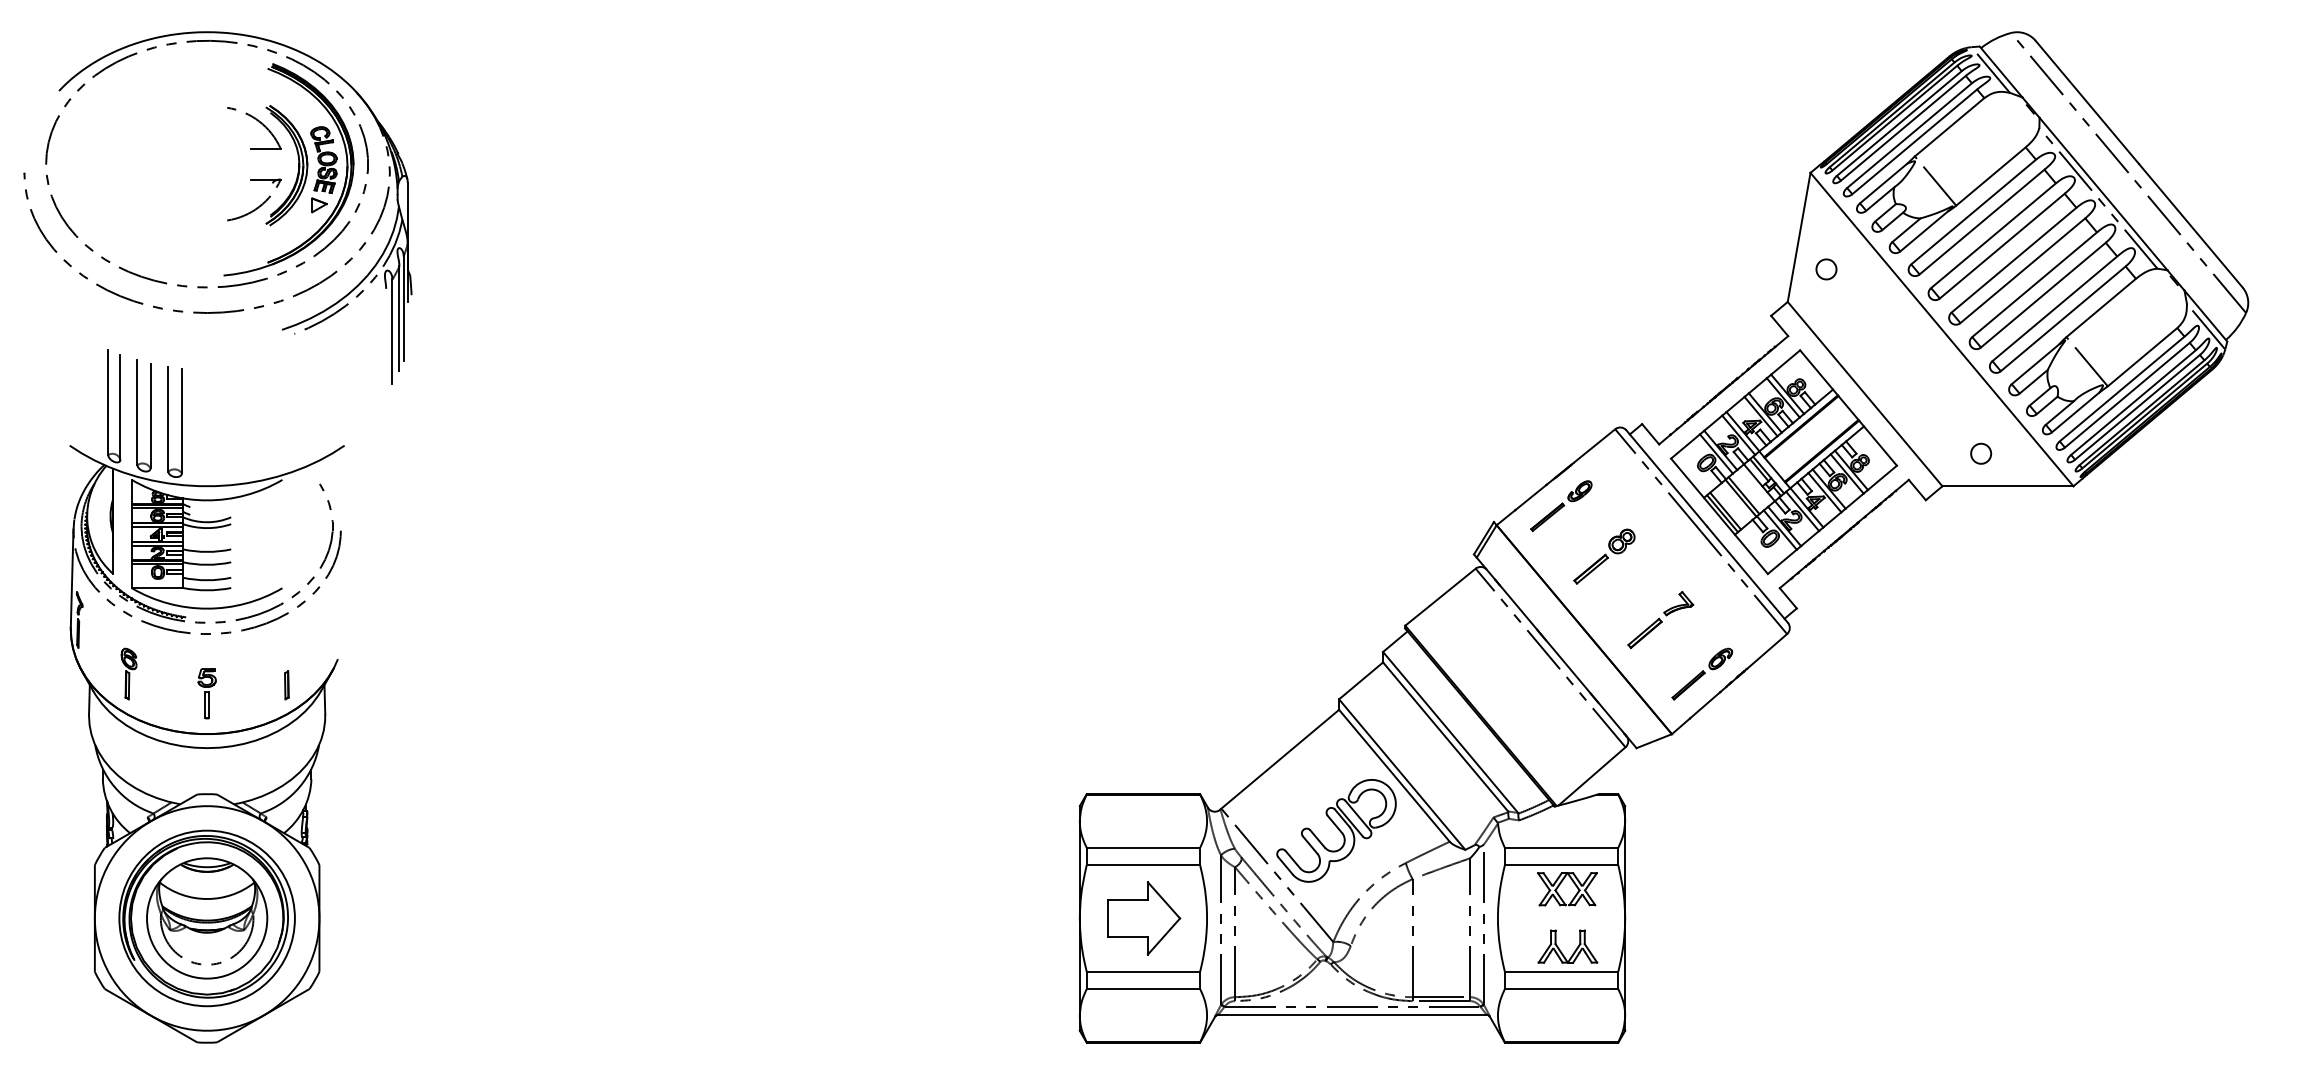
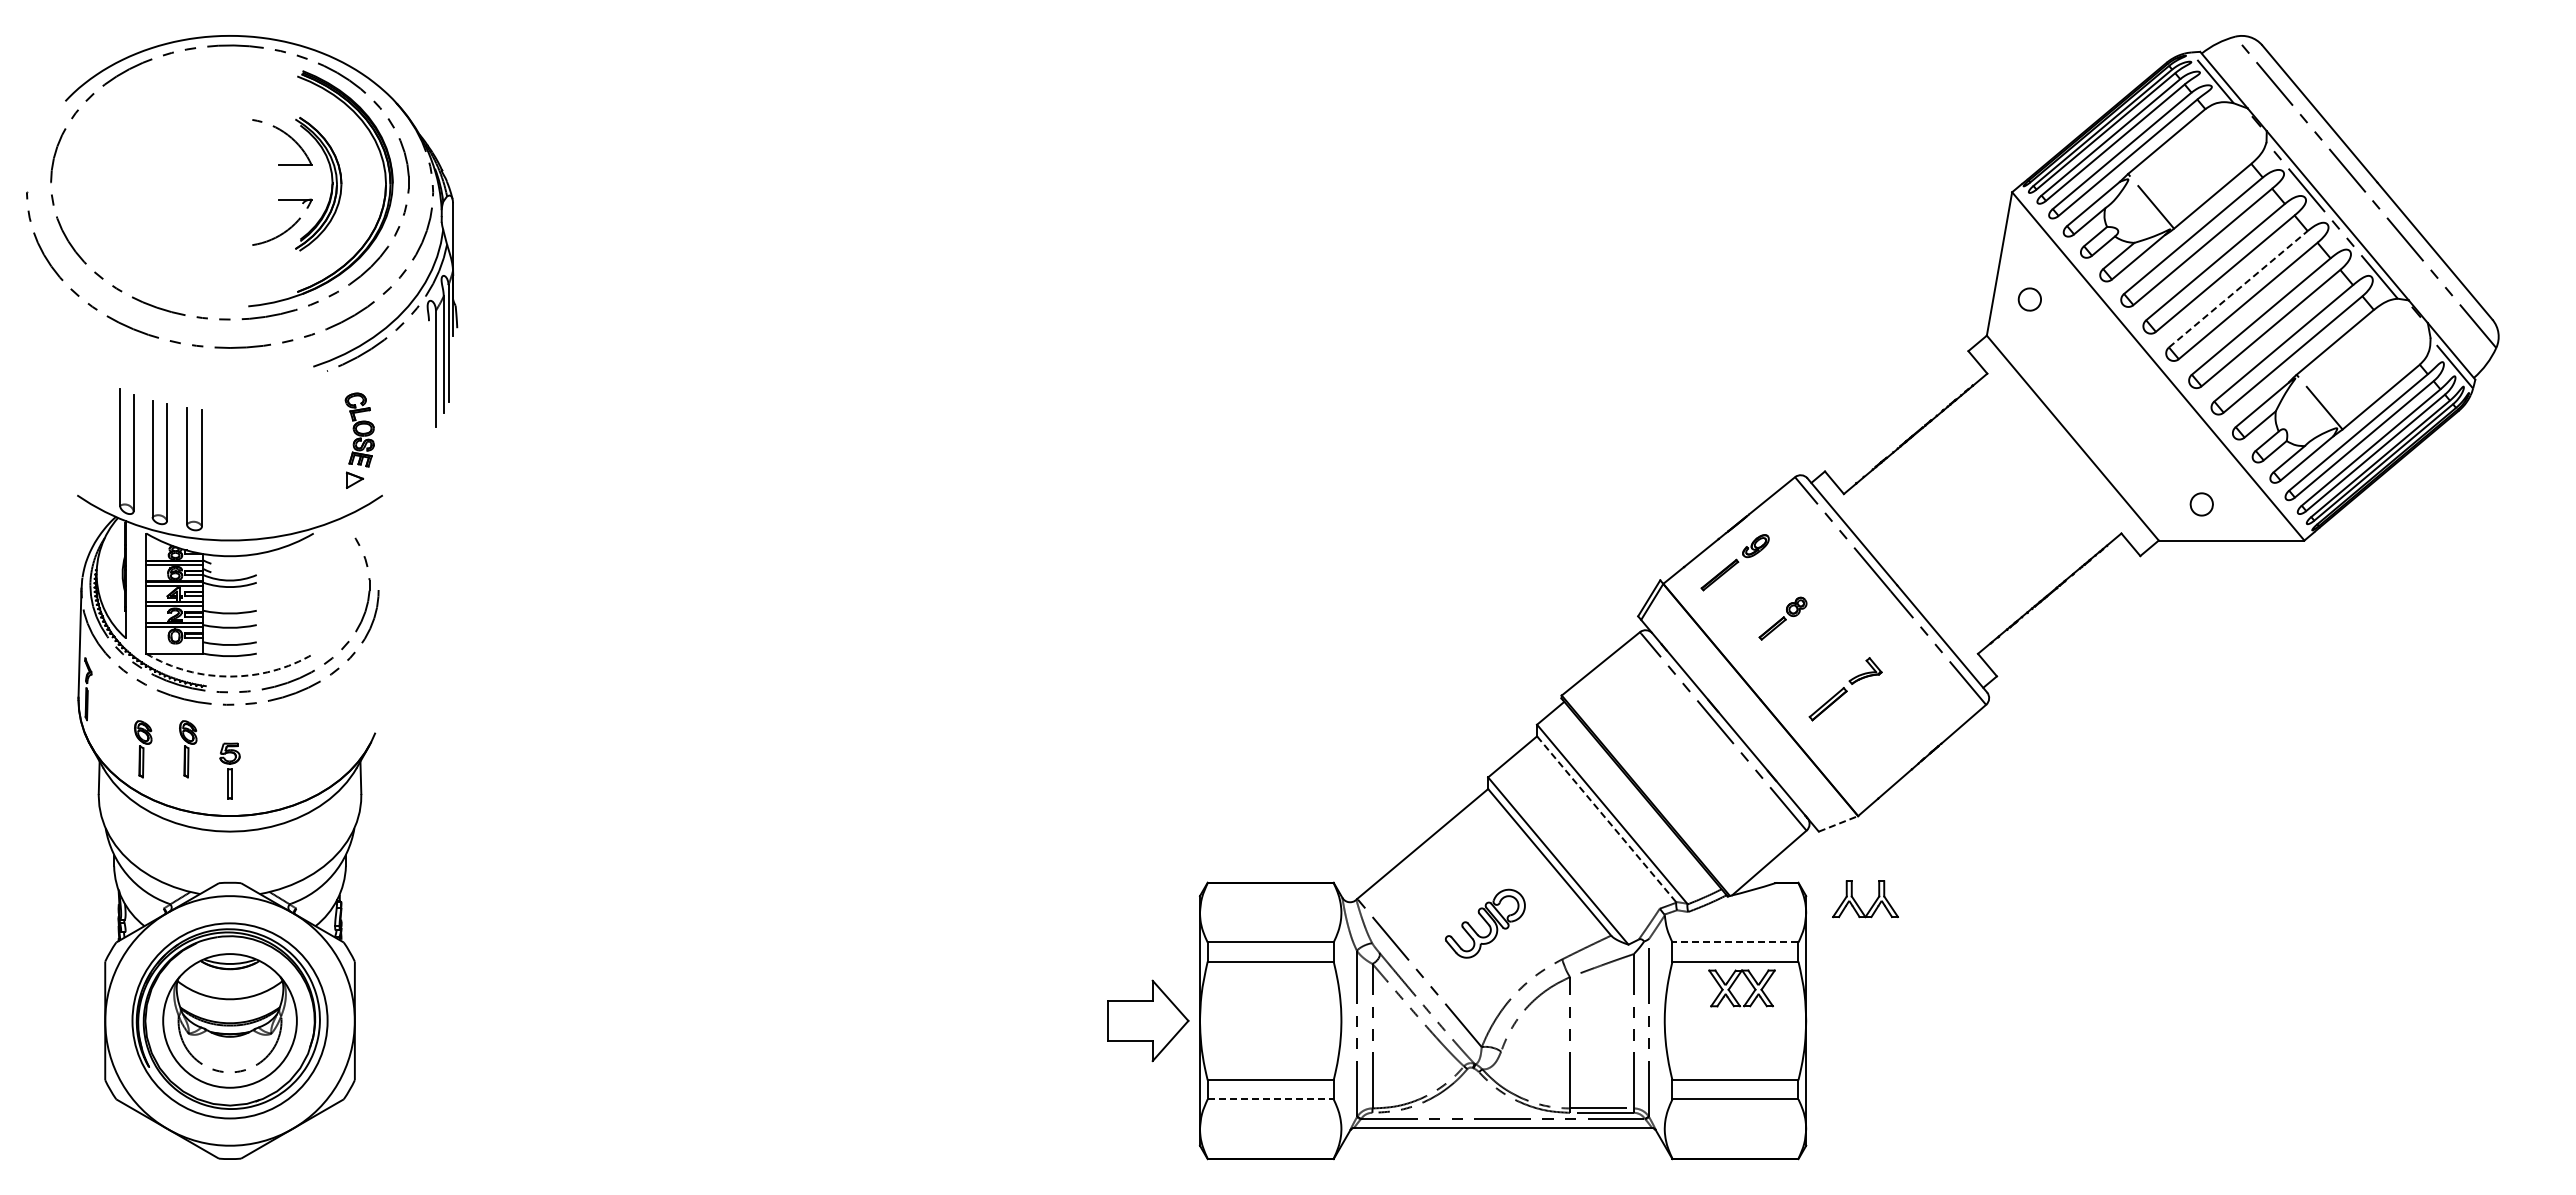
part: (323, 169) -> (359, 440), moved
line: (2014, 260) -> (2238, 289), solid -> dashed
part: (1783, 461) -> (1982, 513), removed
part: (1603, 556) -> (1782, 618), size x0.7
arc: (207, 608) -> (230, 676), solid -> dashed
part: (169, 674) -> (188, 749), added
part: (1701, 674) -> (1891, 749), removed
part: (286, 685) -> (318, 761), removed
line: (1445, 736) -> (1606, 818), solid -> dashed
line: (1654, 740) -> (1838, 823), solid -> dashed
part: (1336, 830) -> (1485, 923), size x0.6
line: (1560, 847) -> (1734, 942), solid -> dashed
part: (1144, 918) -> (1148, 1020), moved
part: (1561, 951) -> (1858, 904), moved
line: (1143, 989) -> (1270, 1099), solid -> dashed

